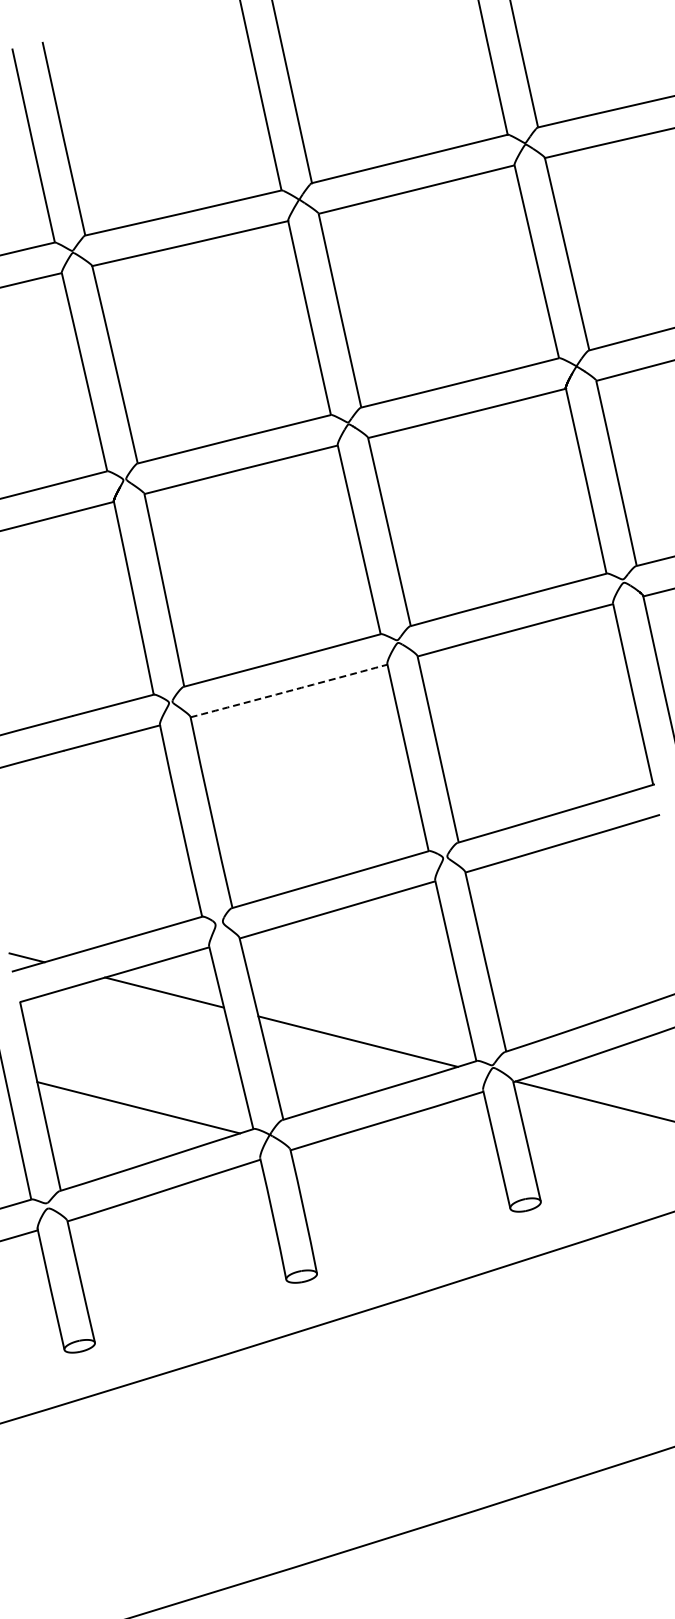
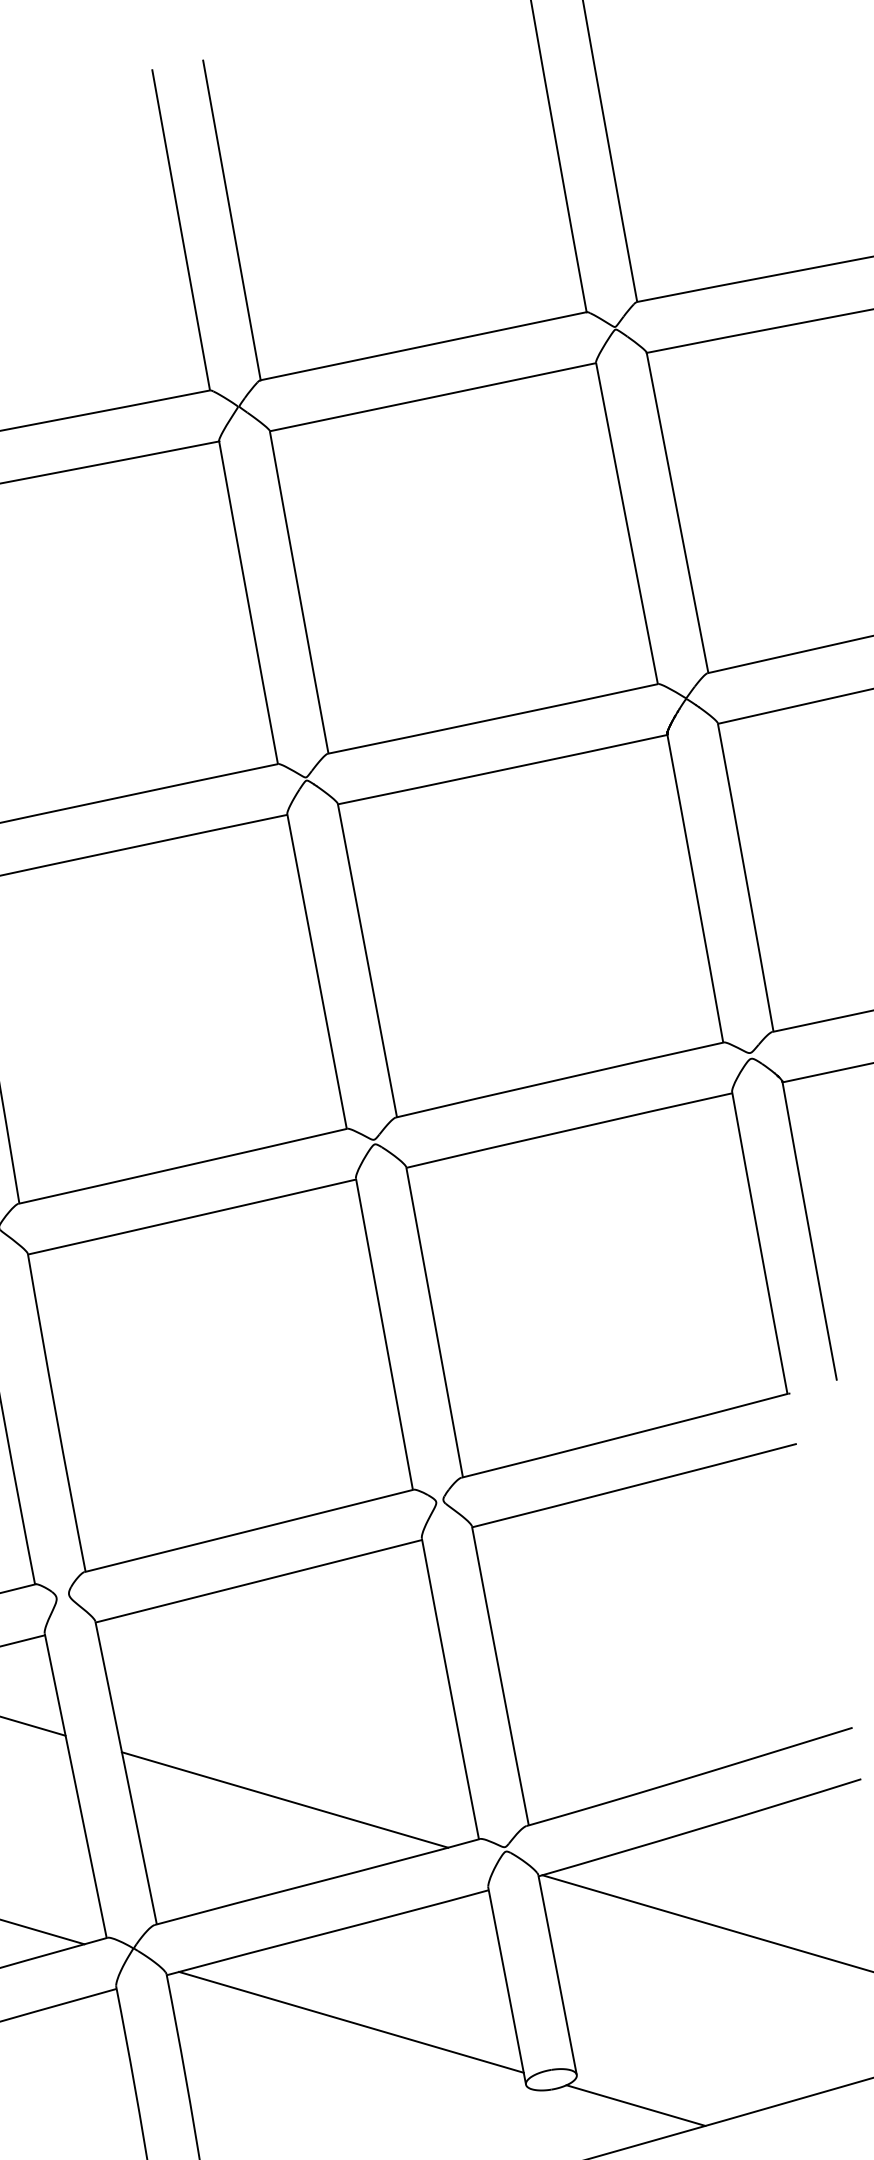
arc: (289, 691) -> (192, 1217), dashed -> solid
line: (402, 1174) -> (350, 2021), added
line: (576, 1218) -> (634, 2105), added

